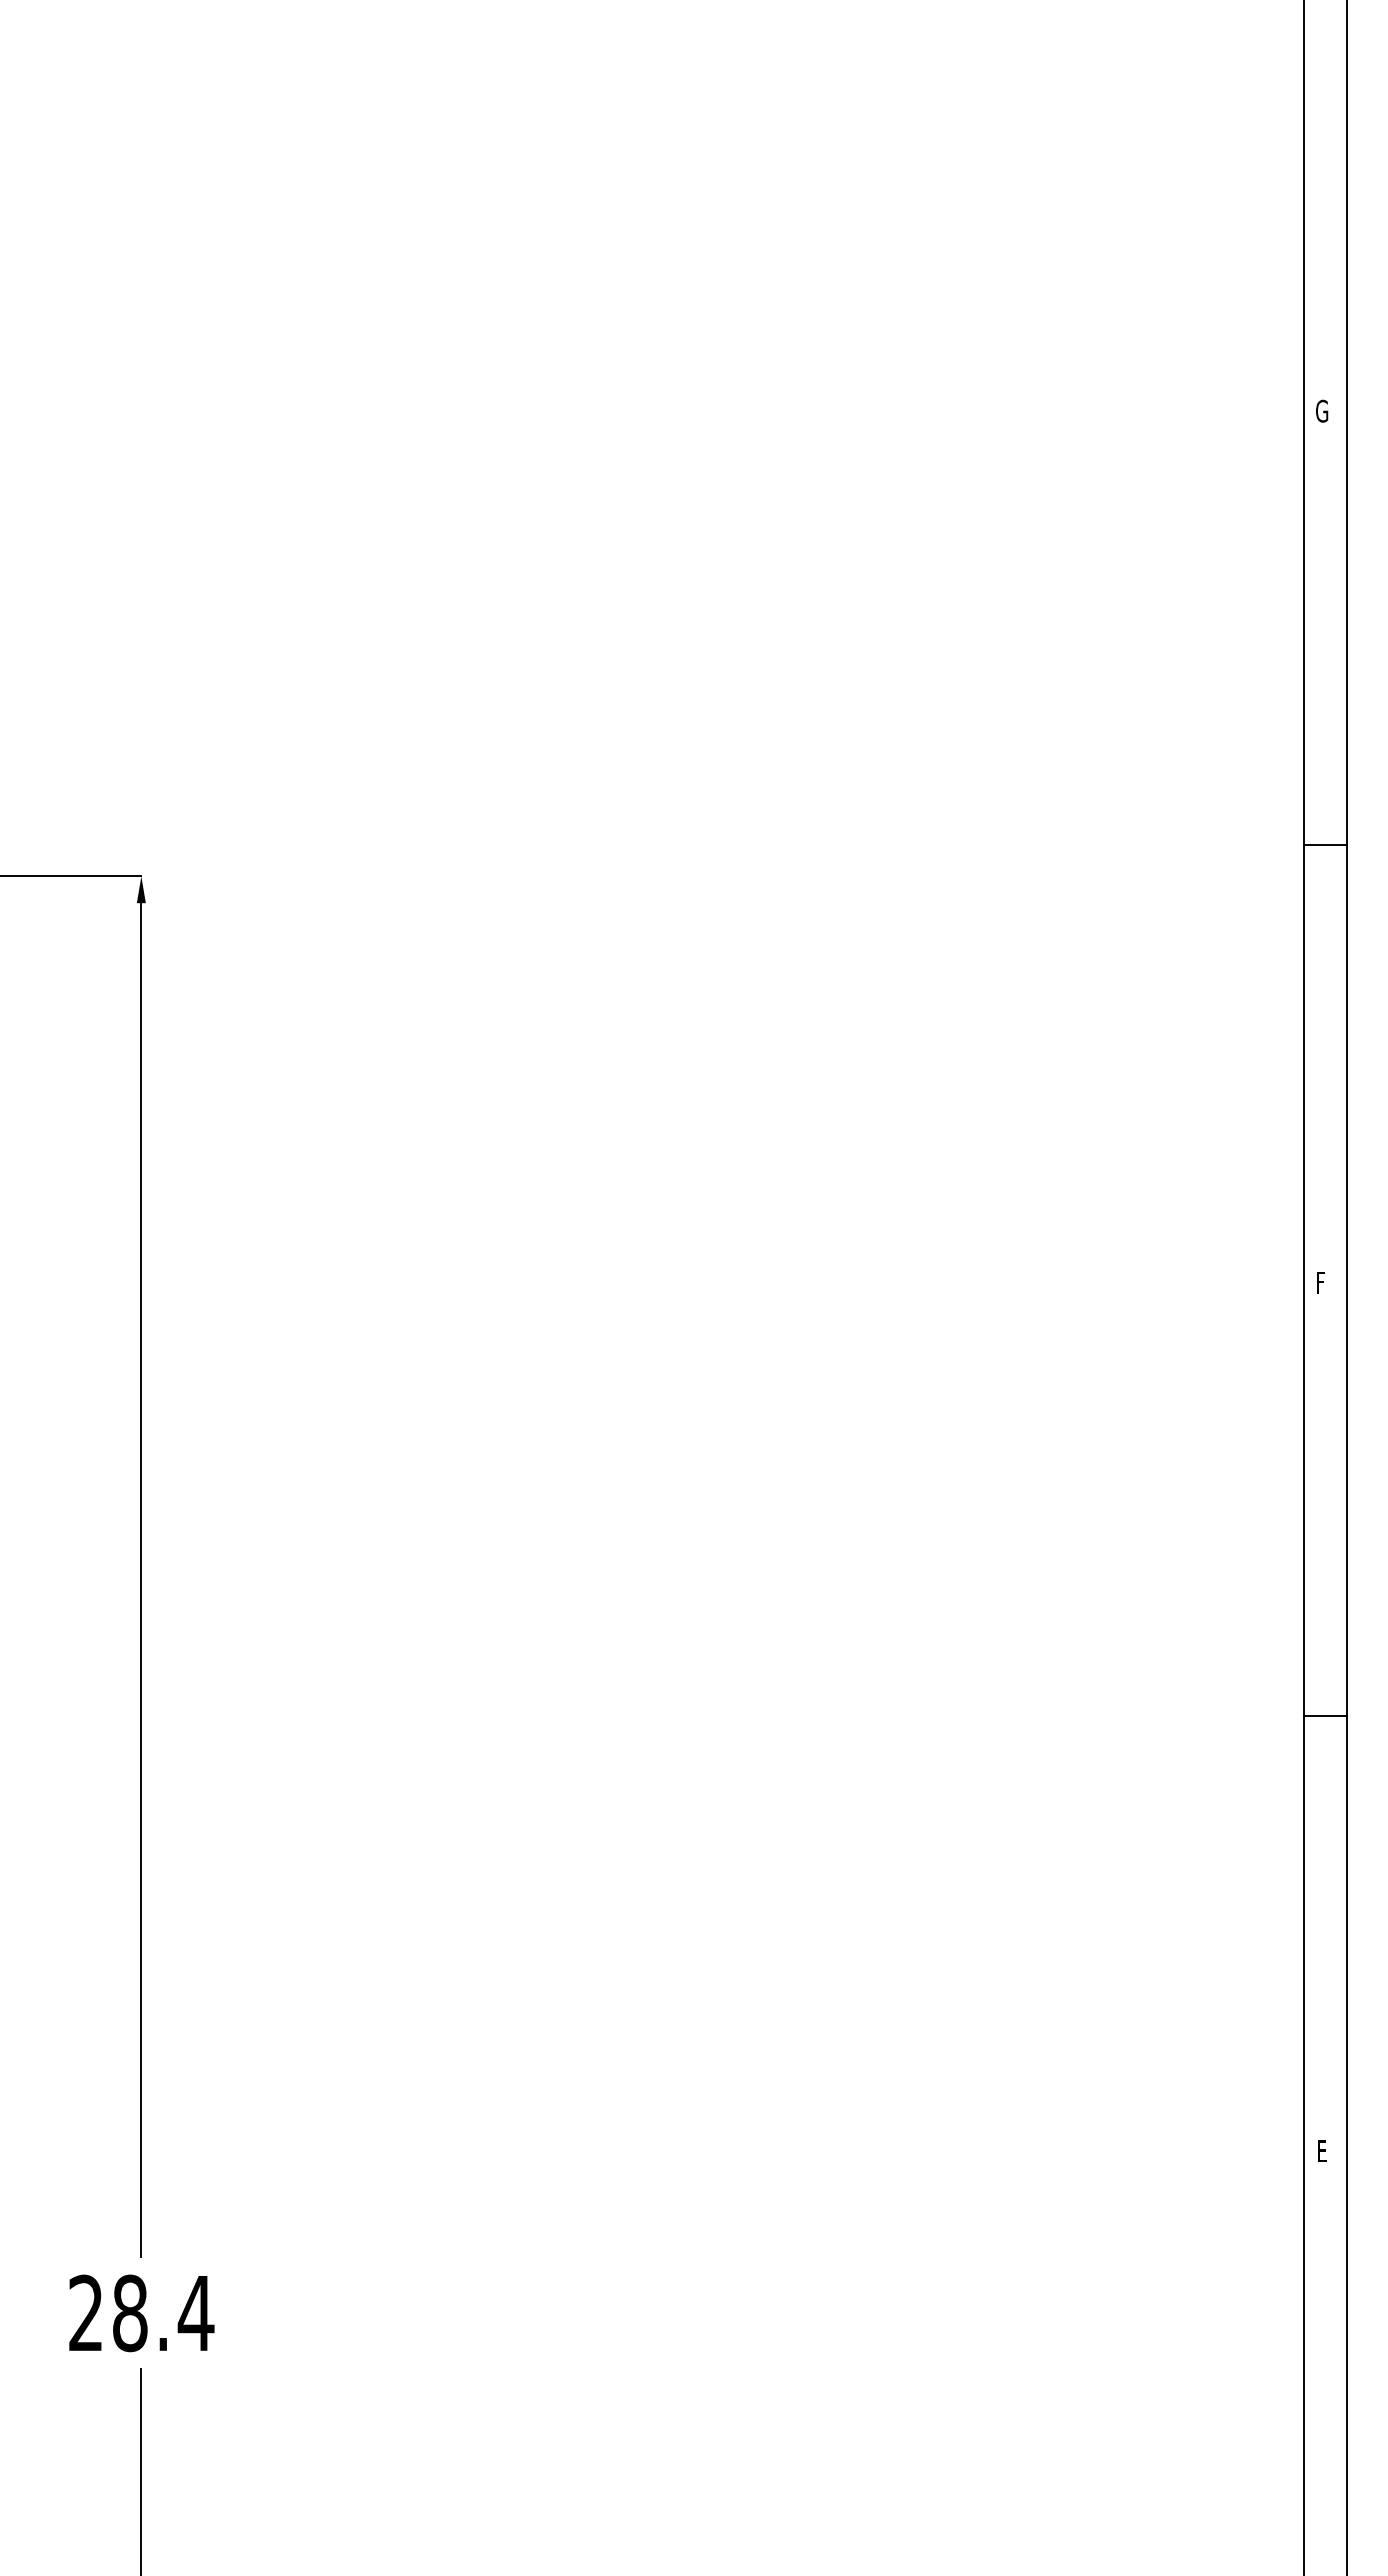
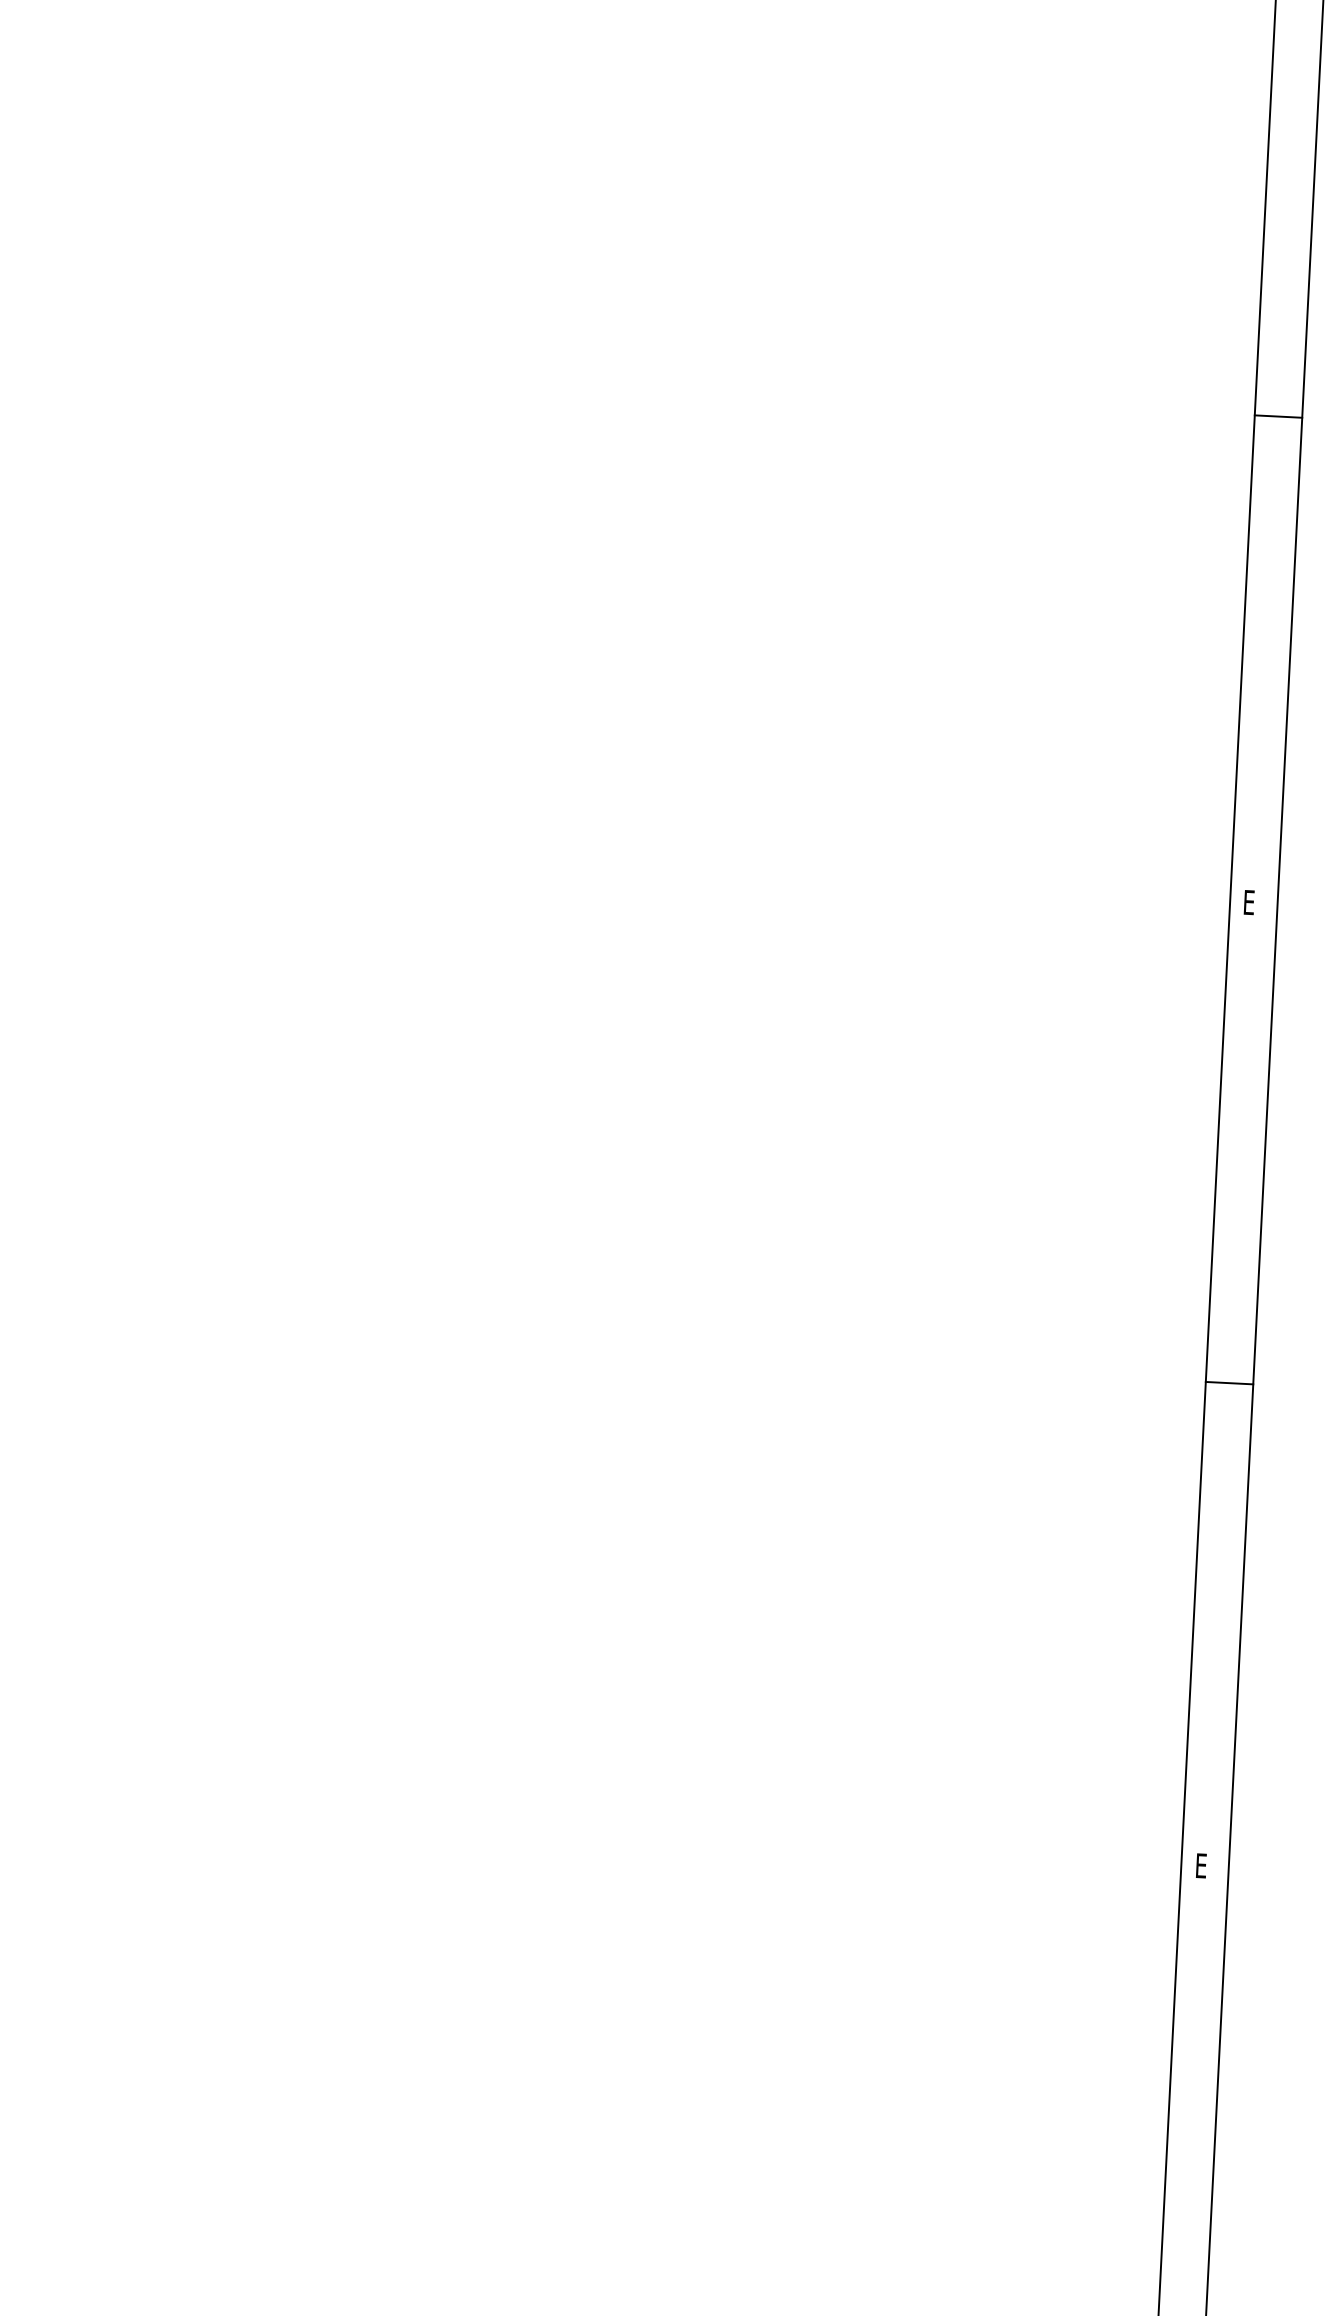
text: (1322, 1282) -> (1250, 902), F -> E

